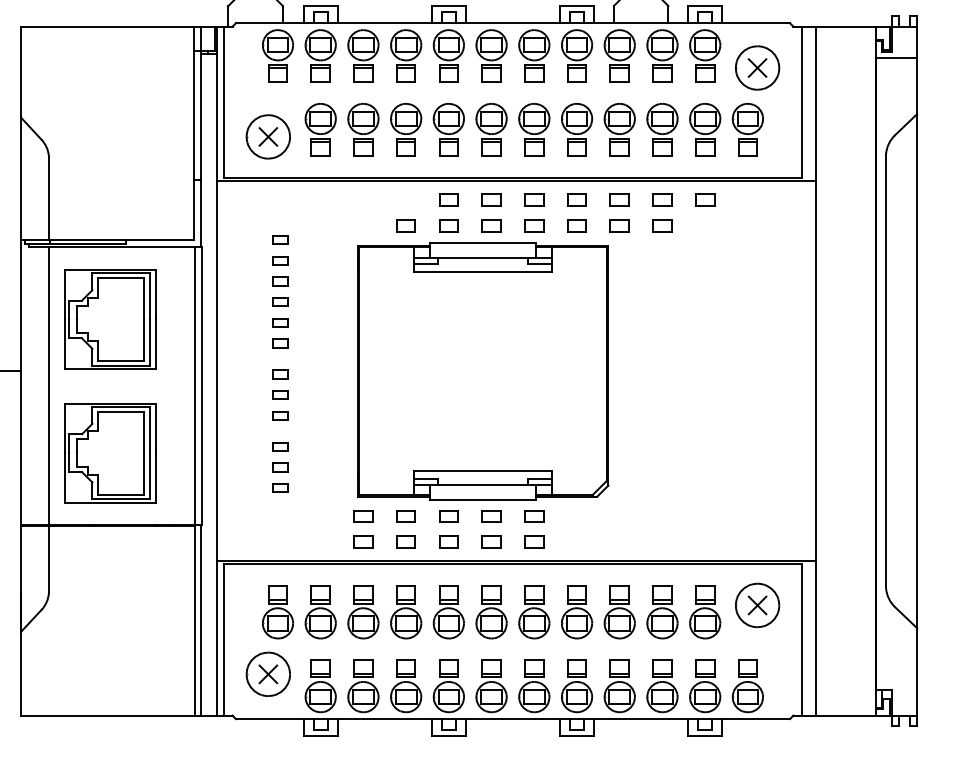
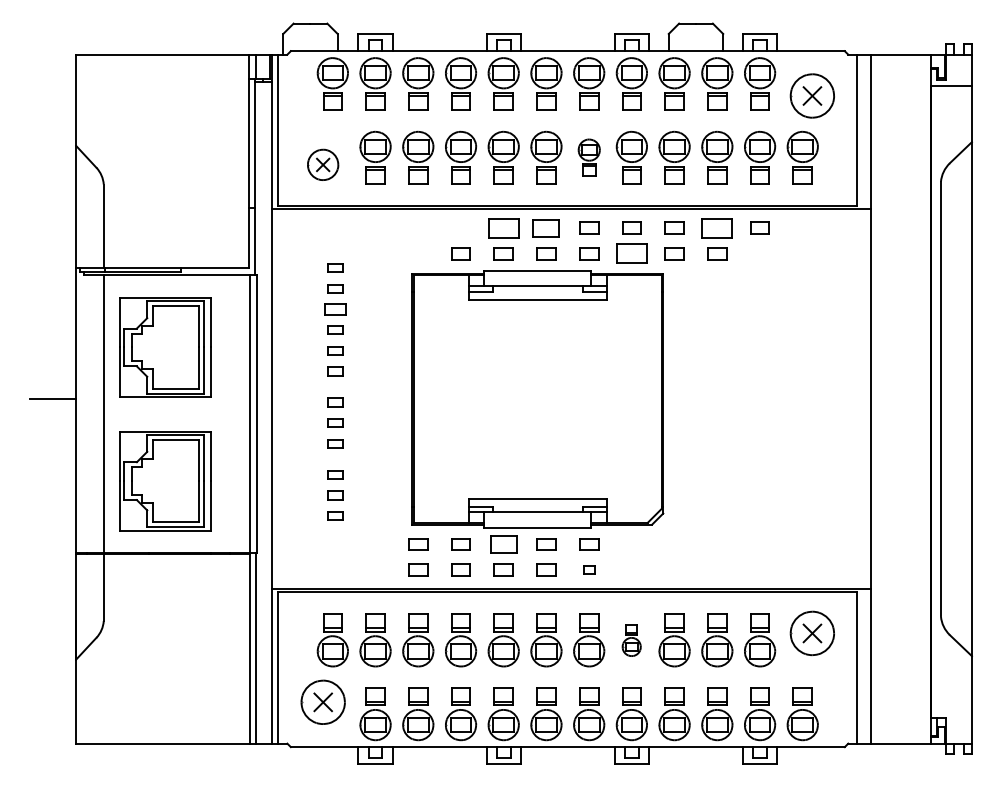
part: (534, 129) -> (589, 157), size x0.7
part: (267, 136) -> (322, 164), size x0.7
part: (448, 199) -> (503, 227), size x1.6
part: (491, 199) -> (546, 227), size x1.4
part: (662, 199) -> (717, 227), size x1.6
part: (576, 225) -> (631, 253), size x1.6
part: (280, 281) -> (335, 309), size x1.4
part: (448, 516) -> (503, 544), size x1.4
part: (534, 541) -> (589, 569), size x0.6
part: (576, 612) -> (631, 640), size x0.6

